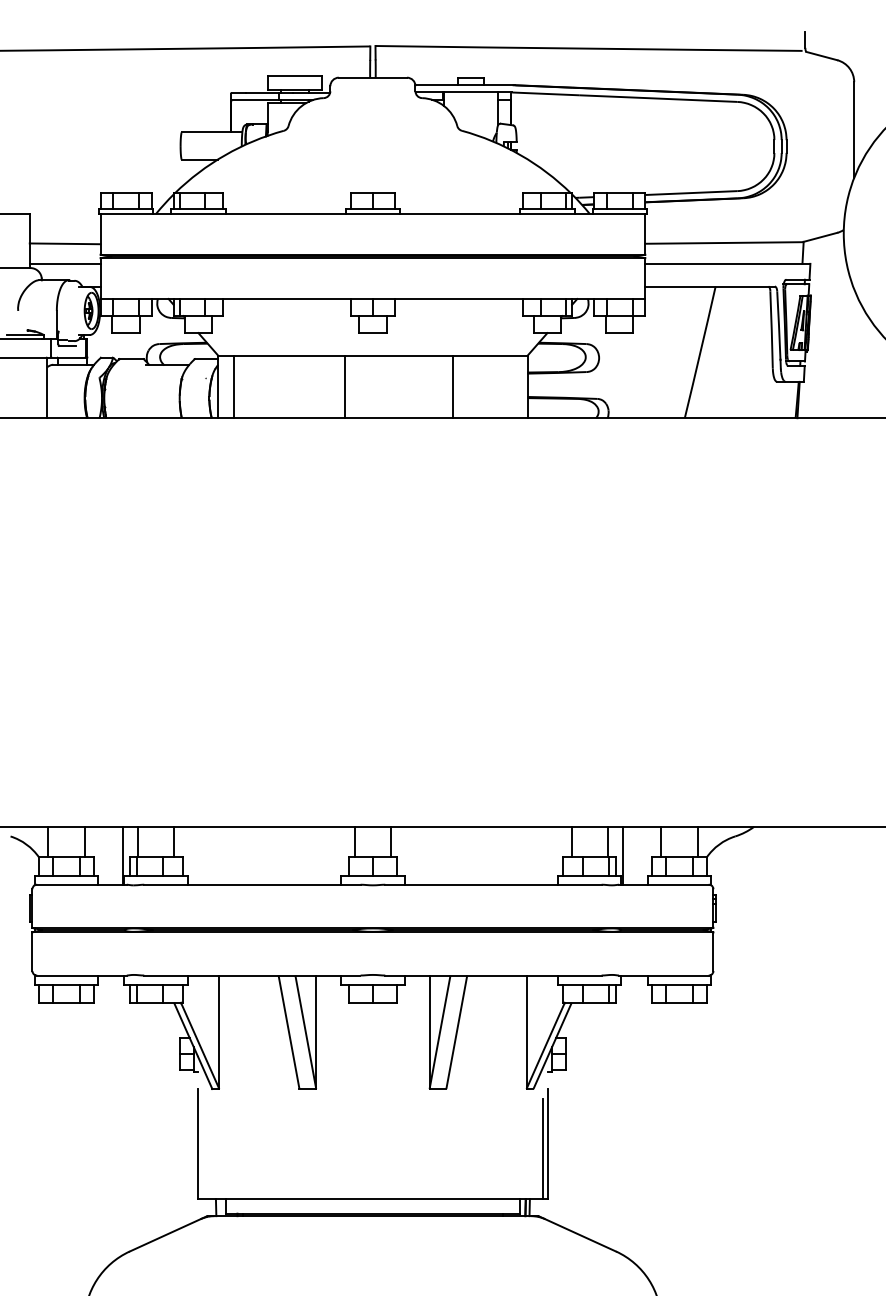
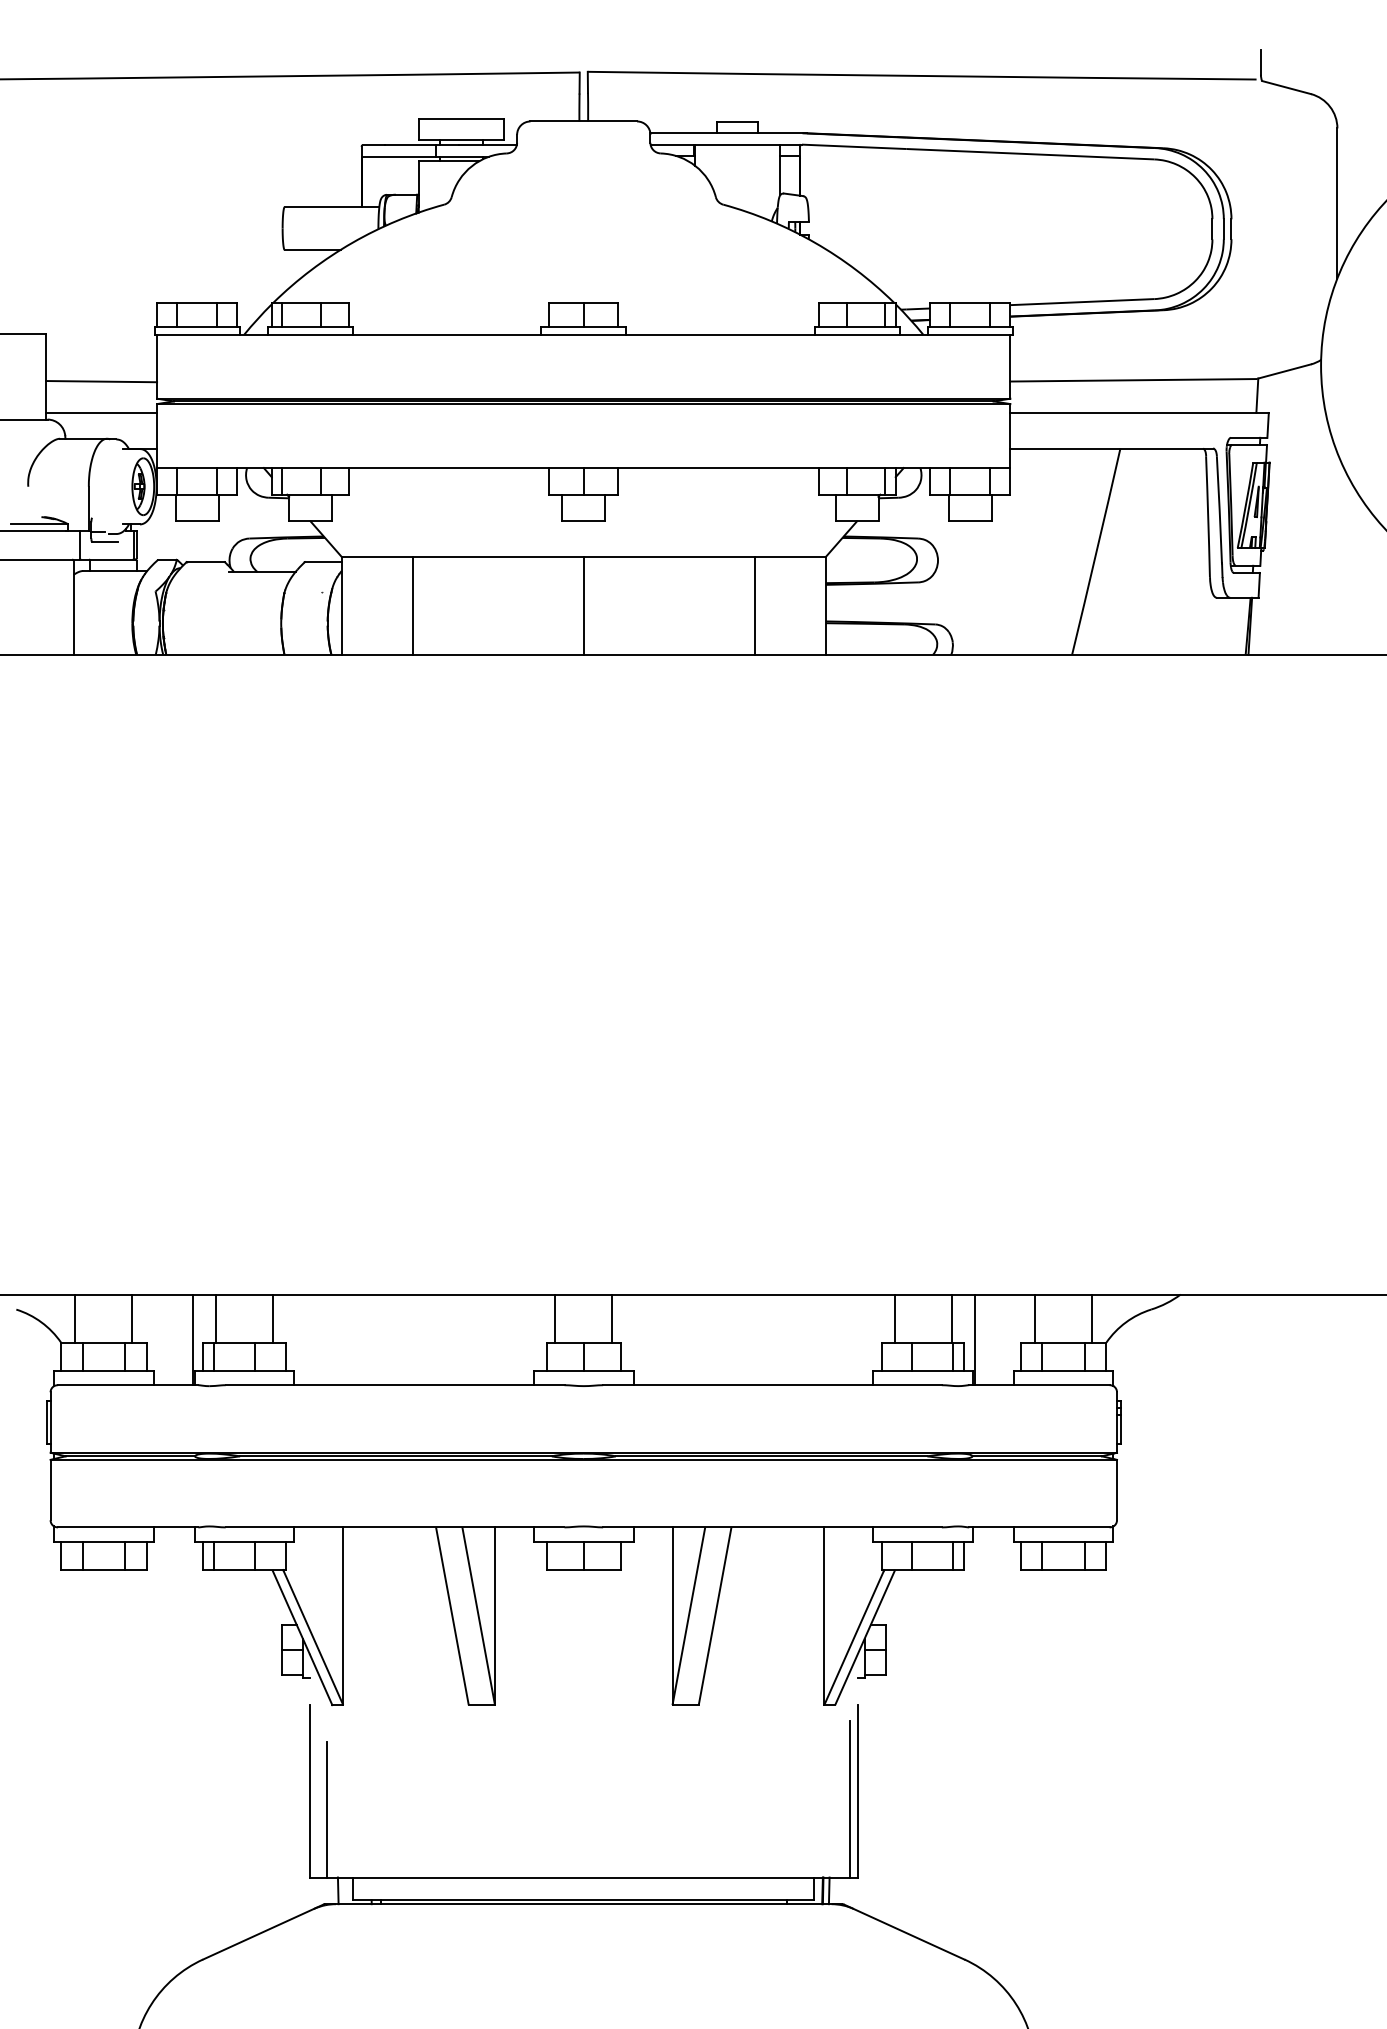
line: (233, 386) -> (412, 605), moved
line: (344, 386) -> (583, 605), moved
line: (453, 386) -> (755, 605), moved
line: (208, 1155) -> (326, 1809), added

